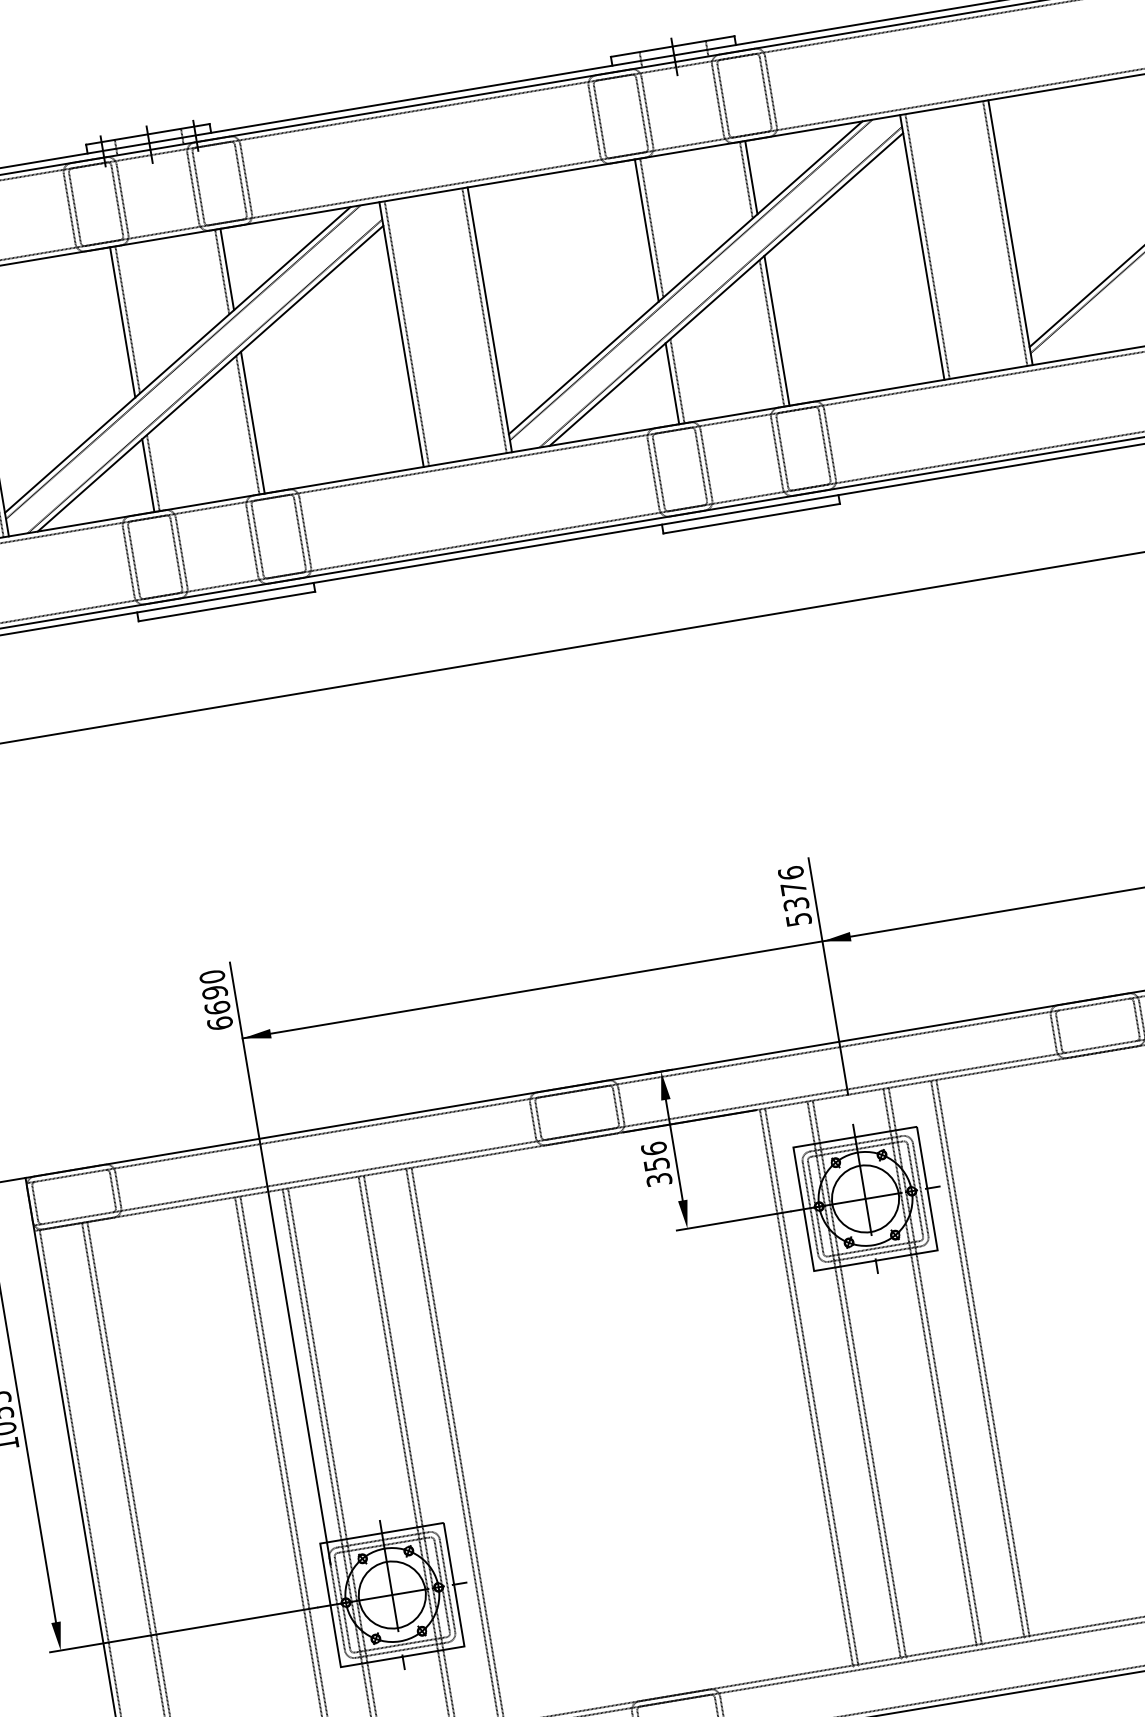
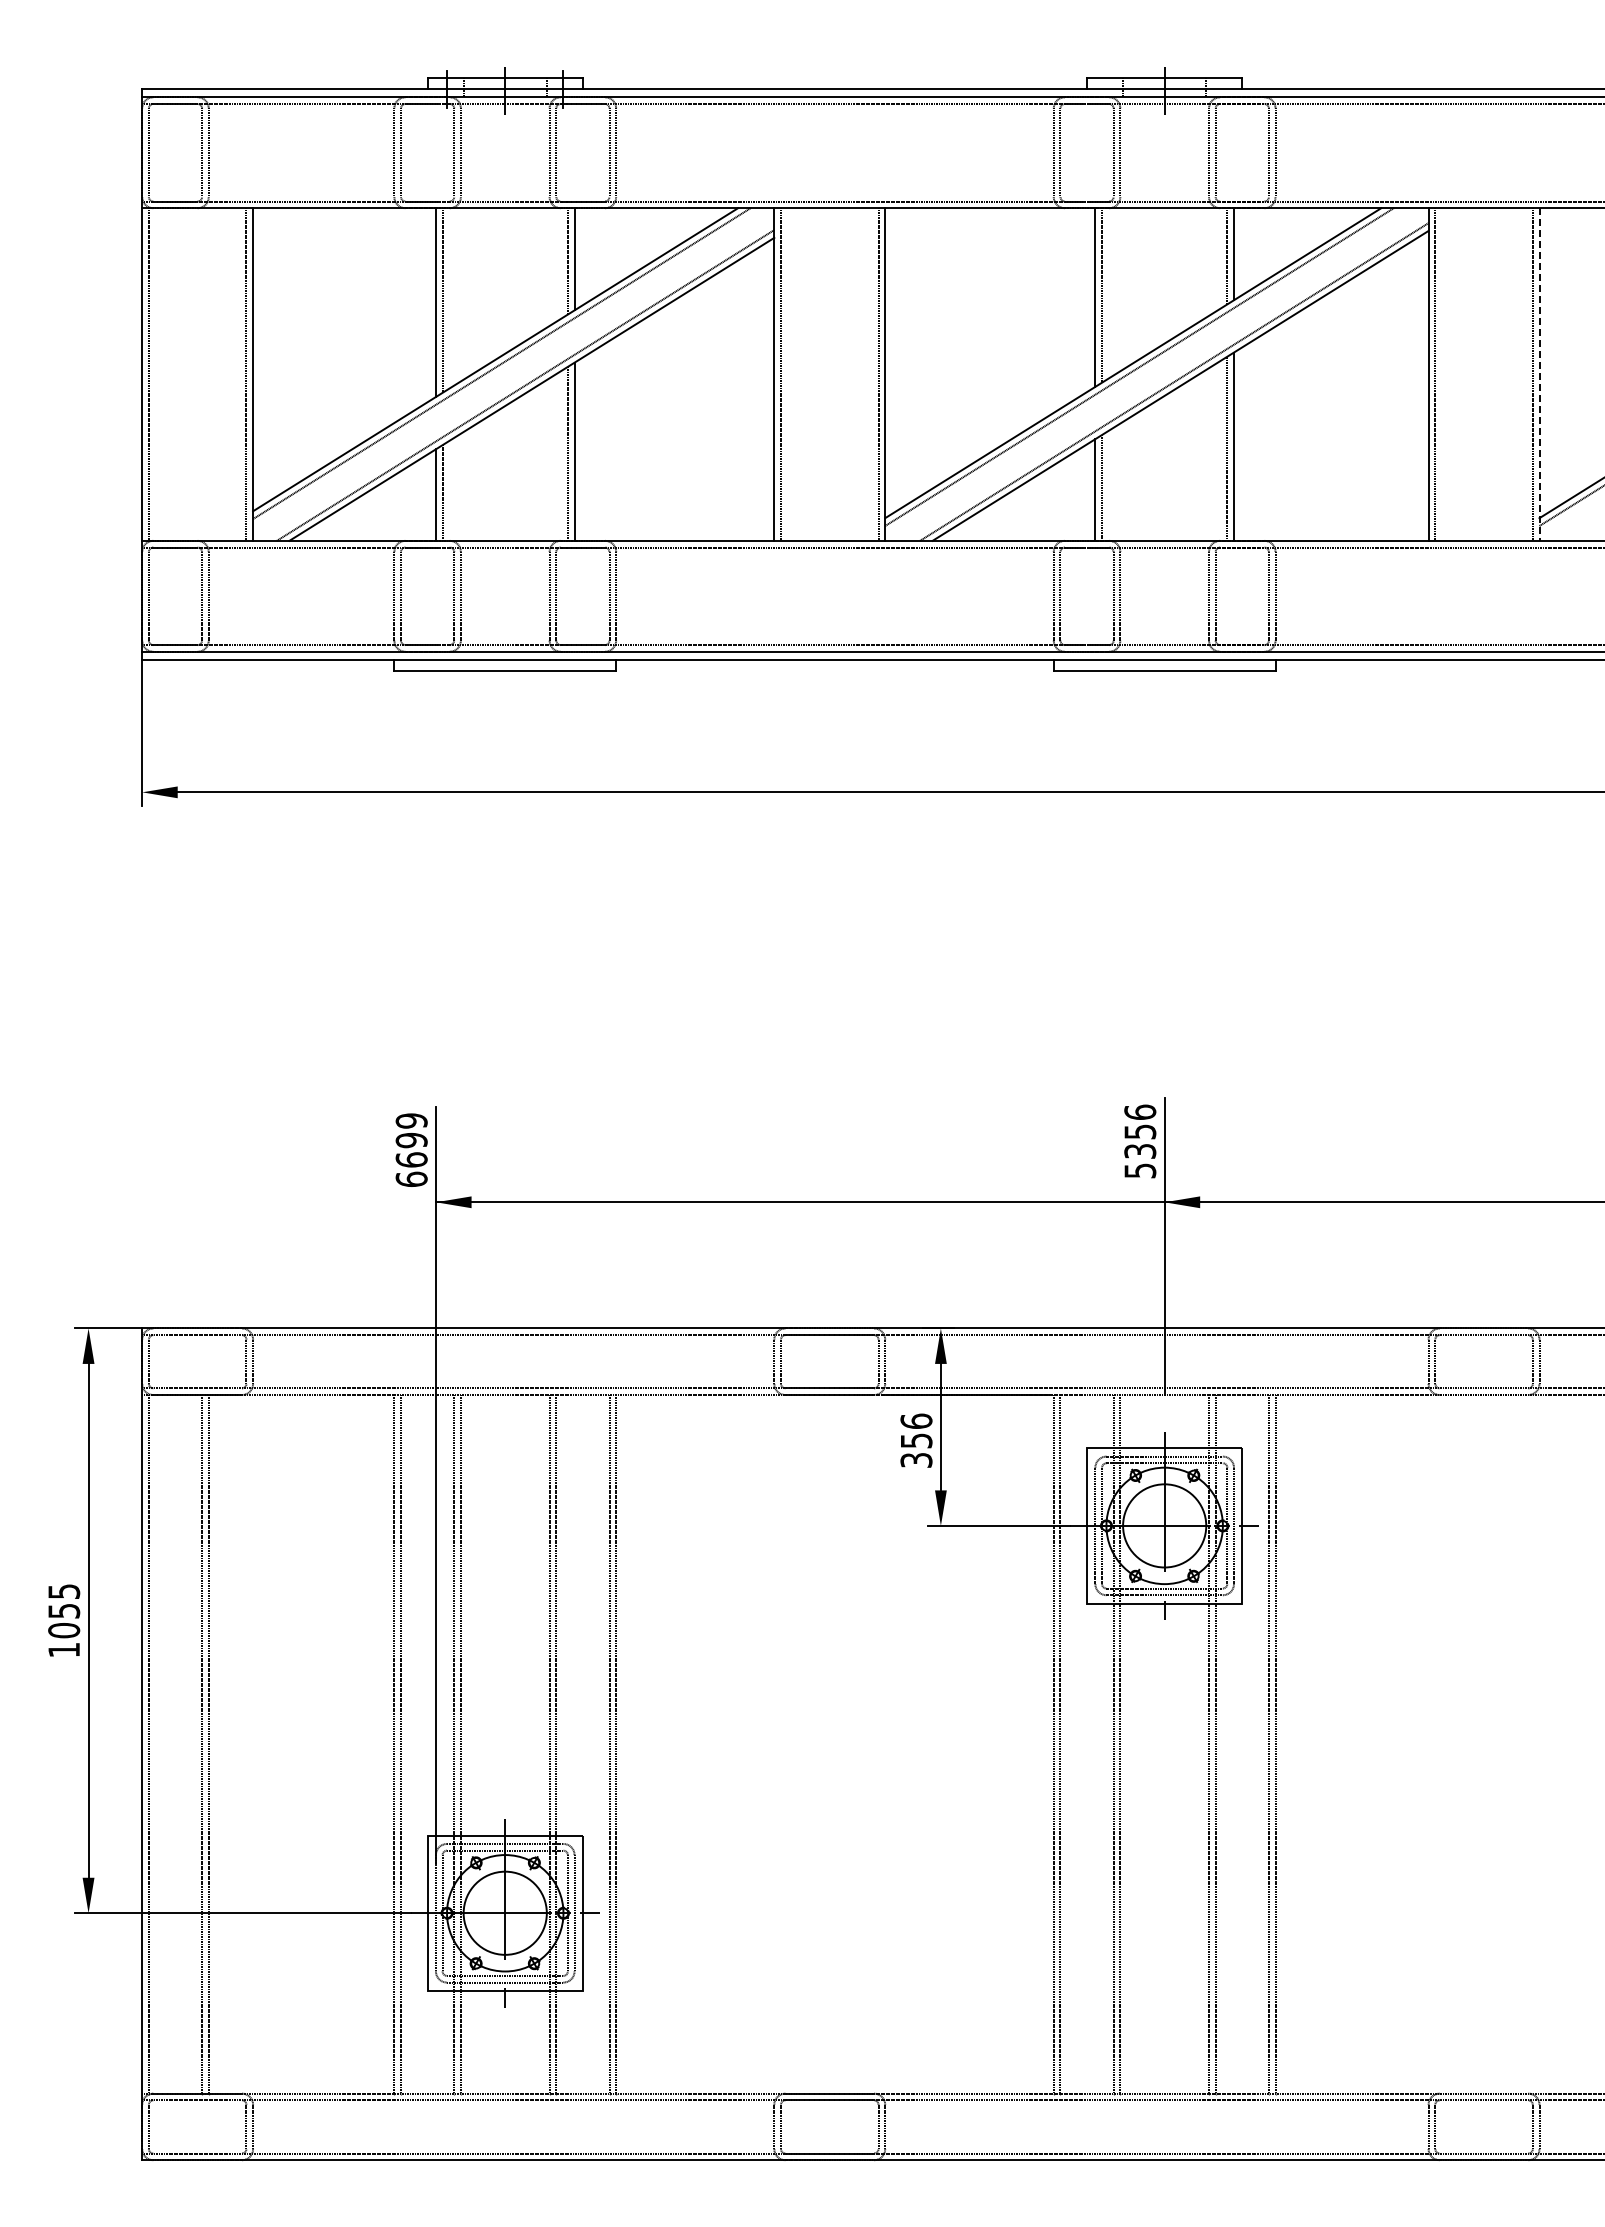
line: (1010, 233) -> (1539, 375), solid -> dashed
text: (793, 888) -> (1140, 1131), 5376 -> 5356
text: (212, 976) -> (411, 1120), 6690 -> 6699

